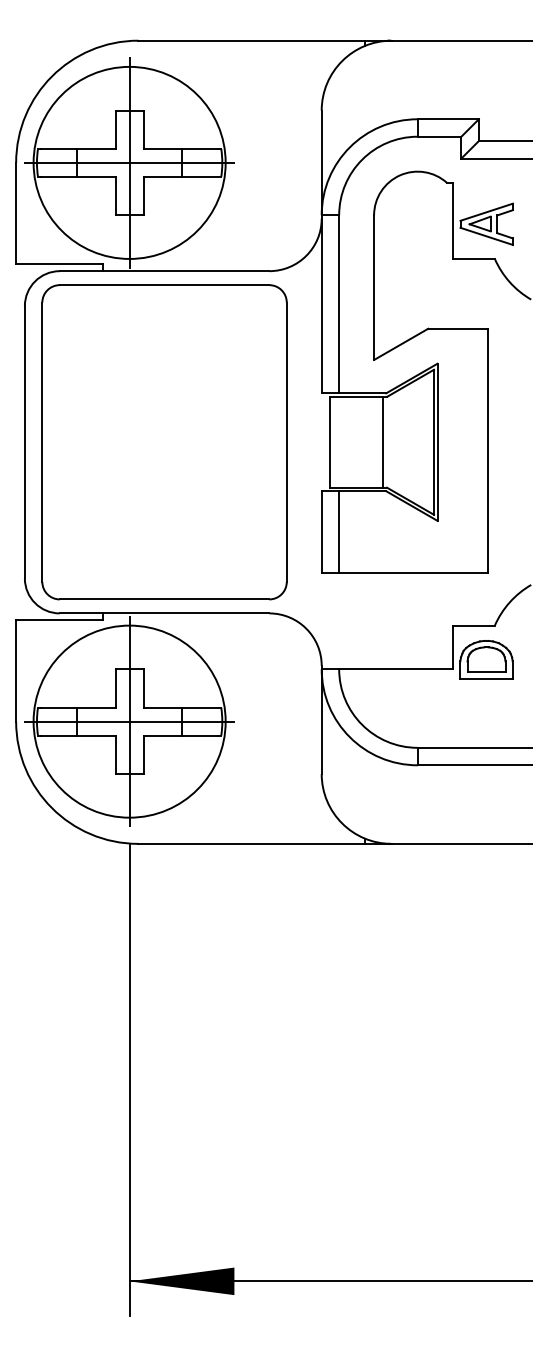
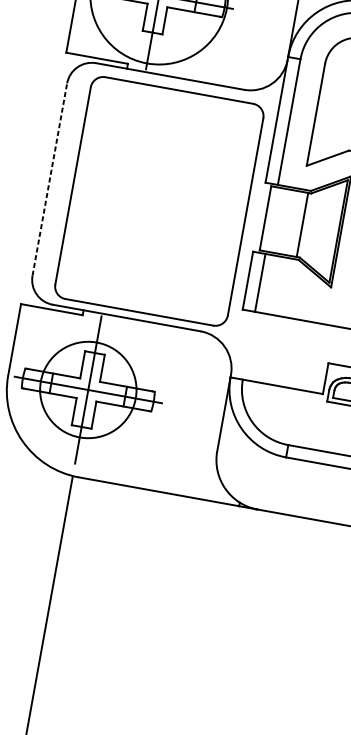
line: (24, 441) -> (49, 178), solid -> dashed
part: (164, 442) -> (159, 201), moved
circle: (129, 721) -> (88, 389), size x0.7

